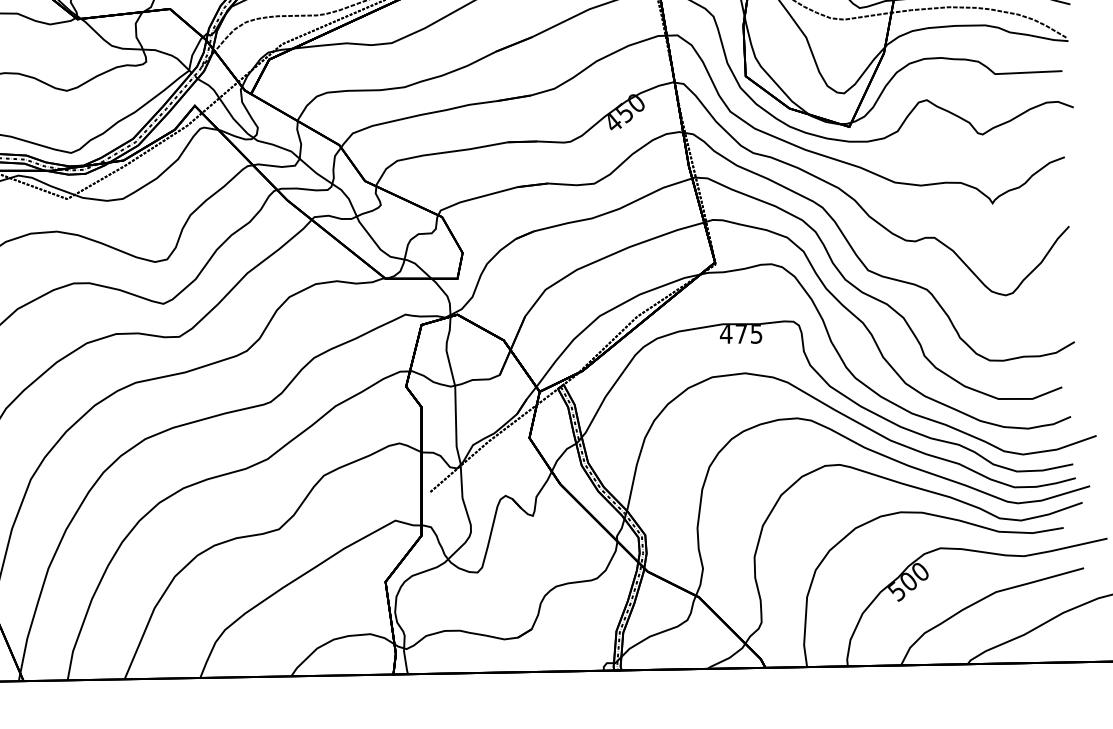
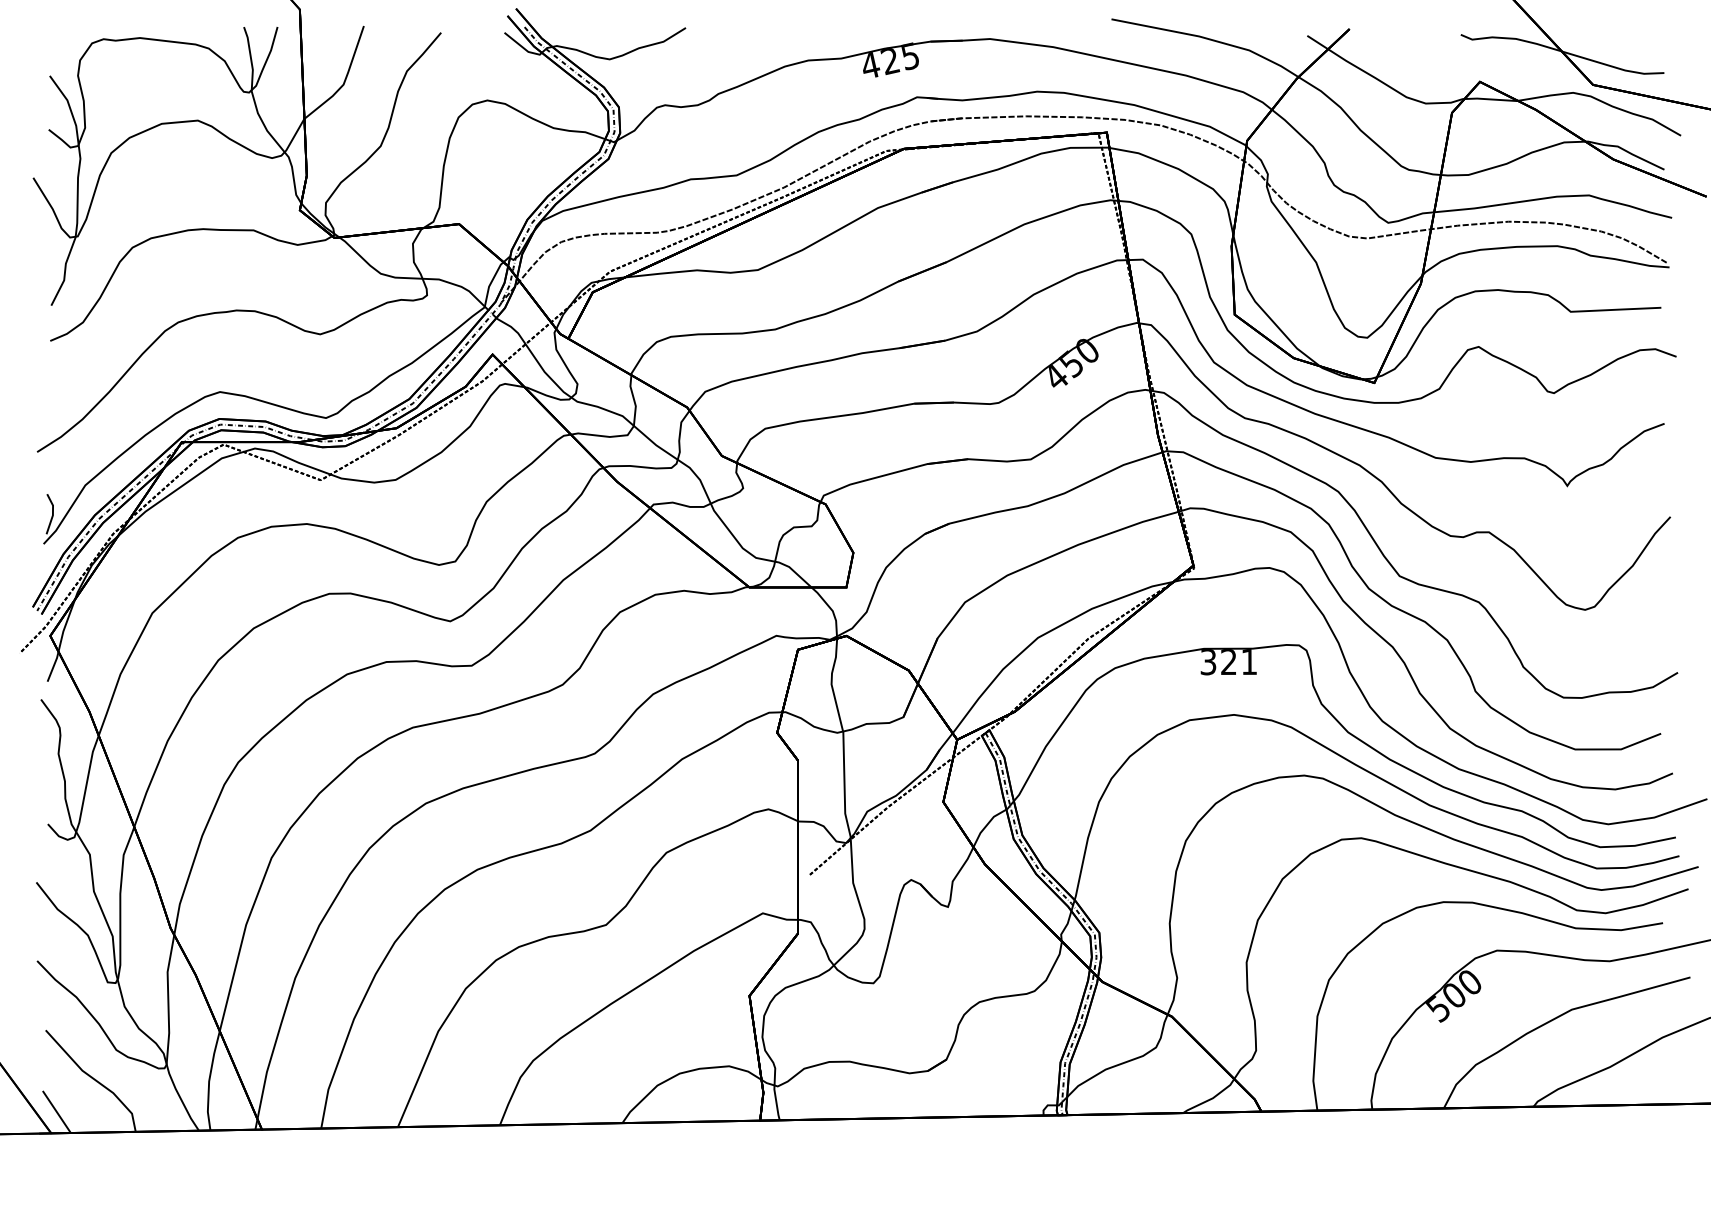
text: (741, 334) -> (1228, 662), 475 -> 321

